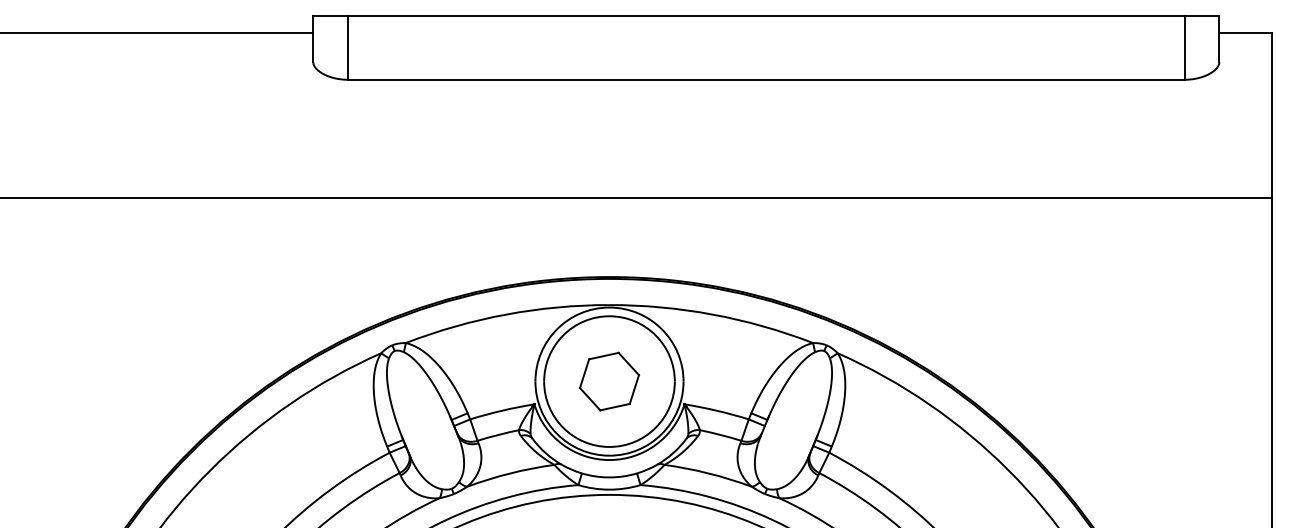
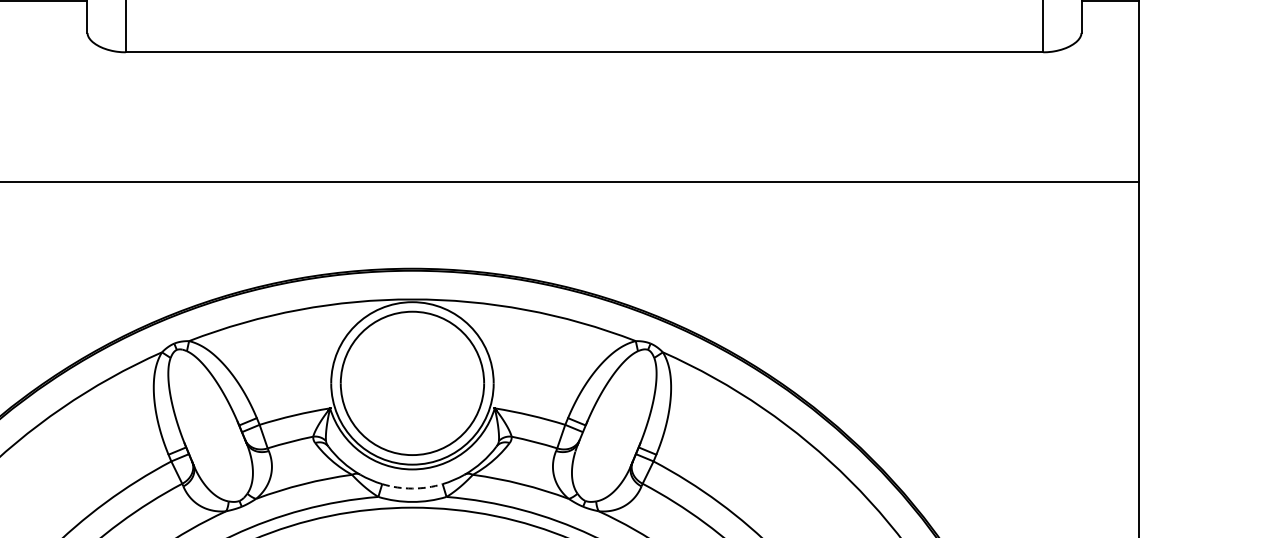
part: (608, 381) -> (411, 383), removed
arc: (609, 477) -> (412, 488), solid -> dashed

